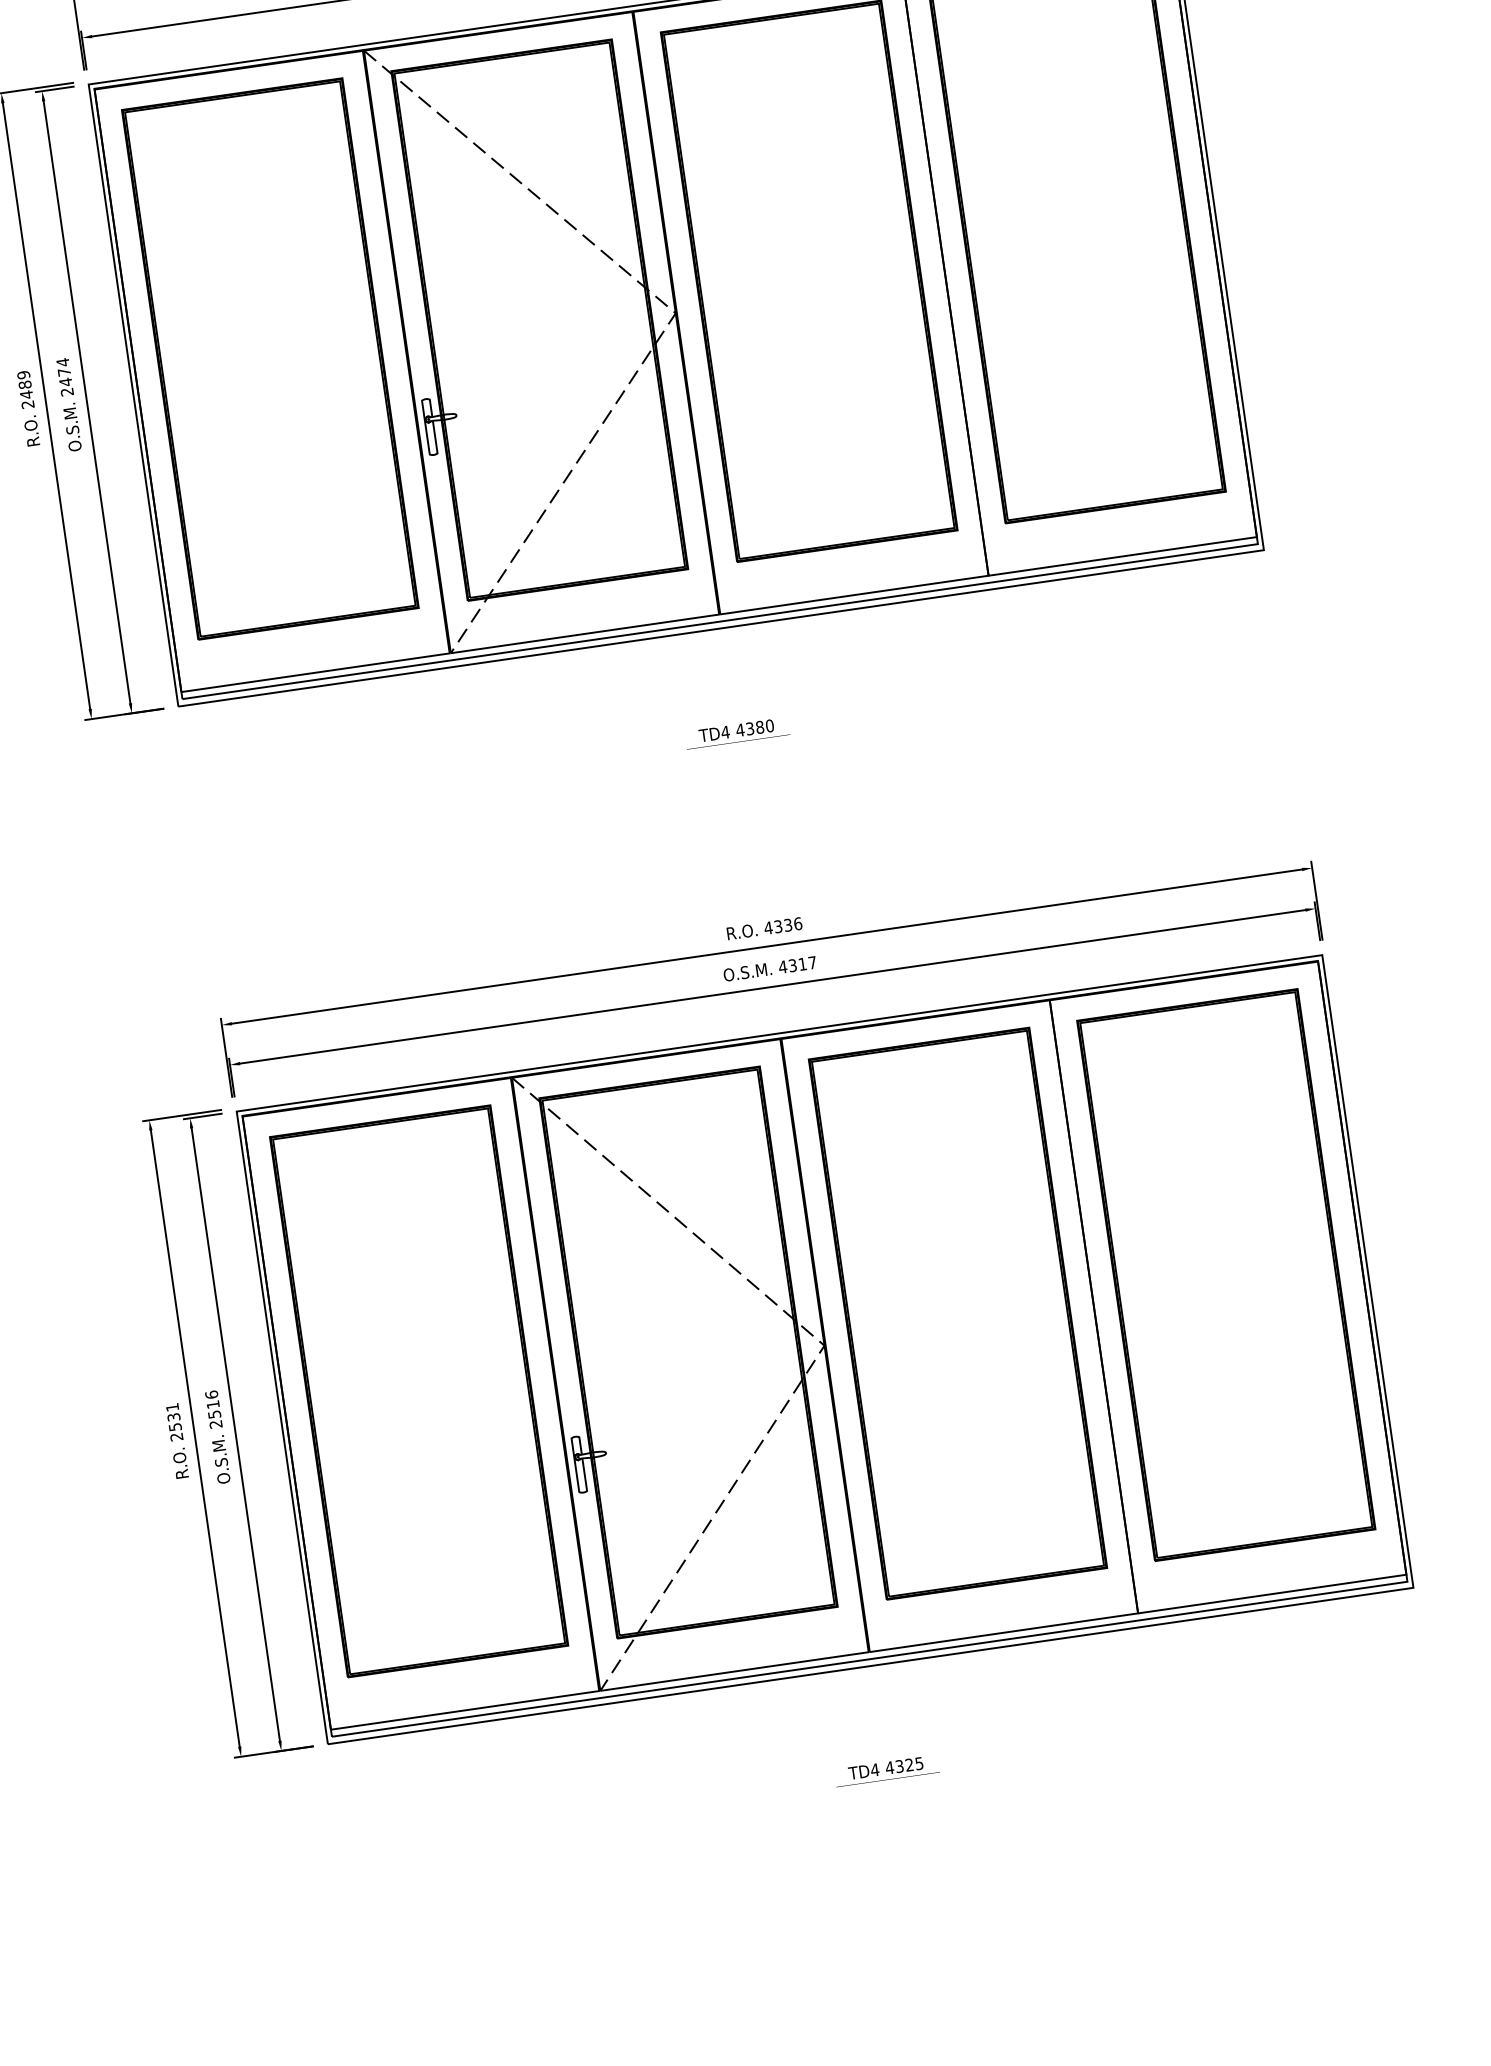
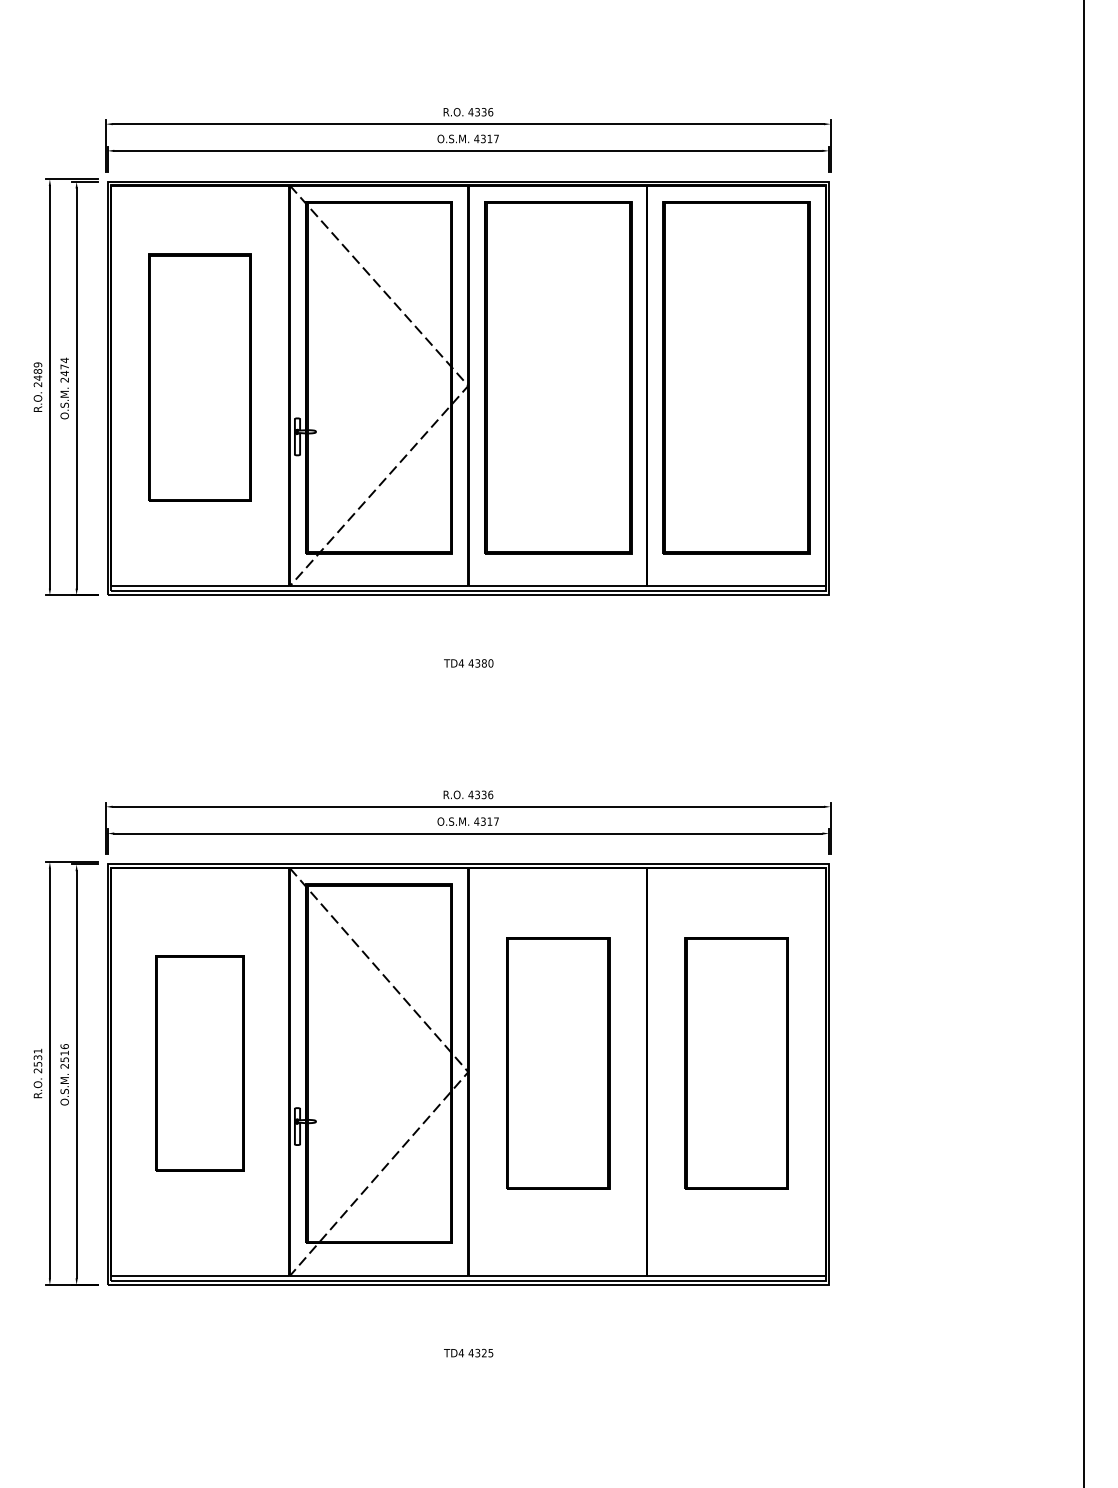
part: (269, 358) -> (199, 377), size x0.7
part: (1226, 1274) -> (736, 1063), size x0.7
part: (958, 1313) -> (558, 1063), size x0.7
part: (418, 1391) -> (199, 1063), size x0.6

